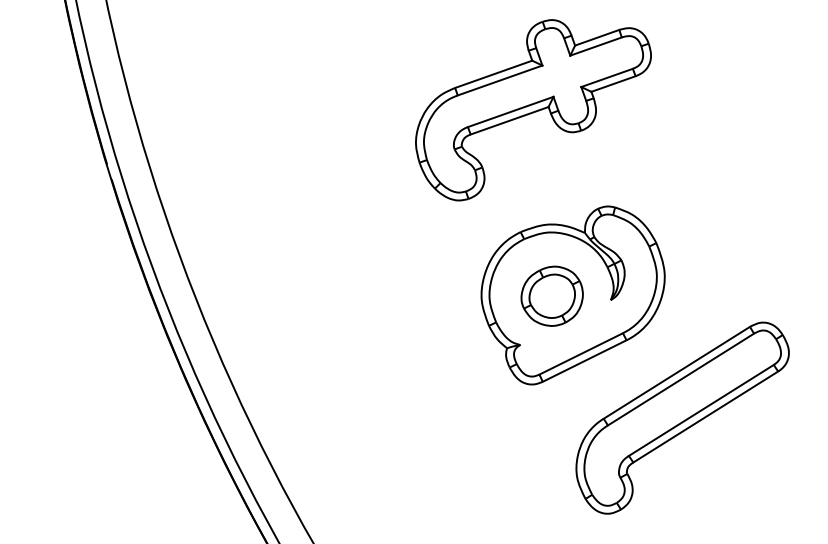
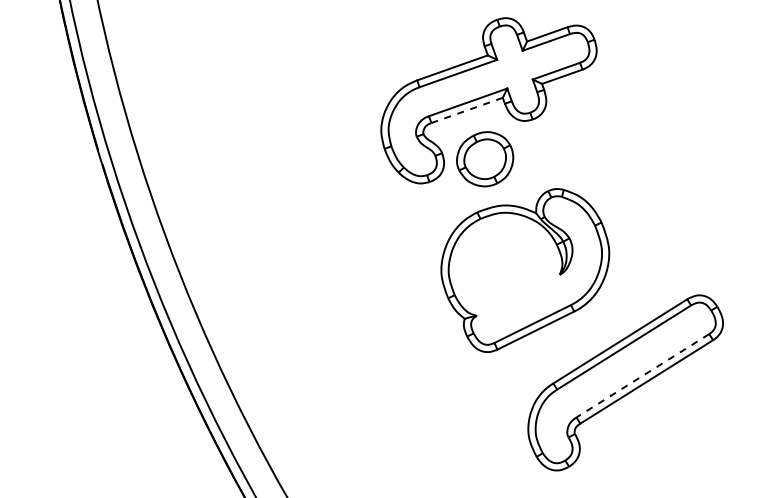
line: (510, 120) -> (467, 110), solid -> dashed
part: (552, 296) -> (485, 159), moved
line: (701, 411) -> (642, 376), solid -> dashed

